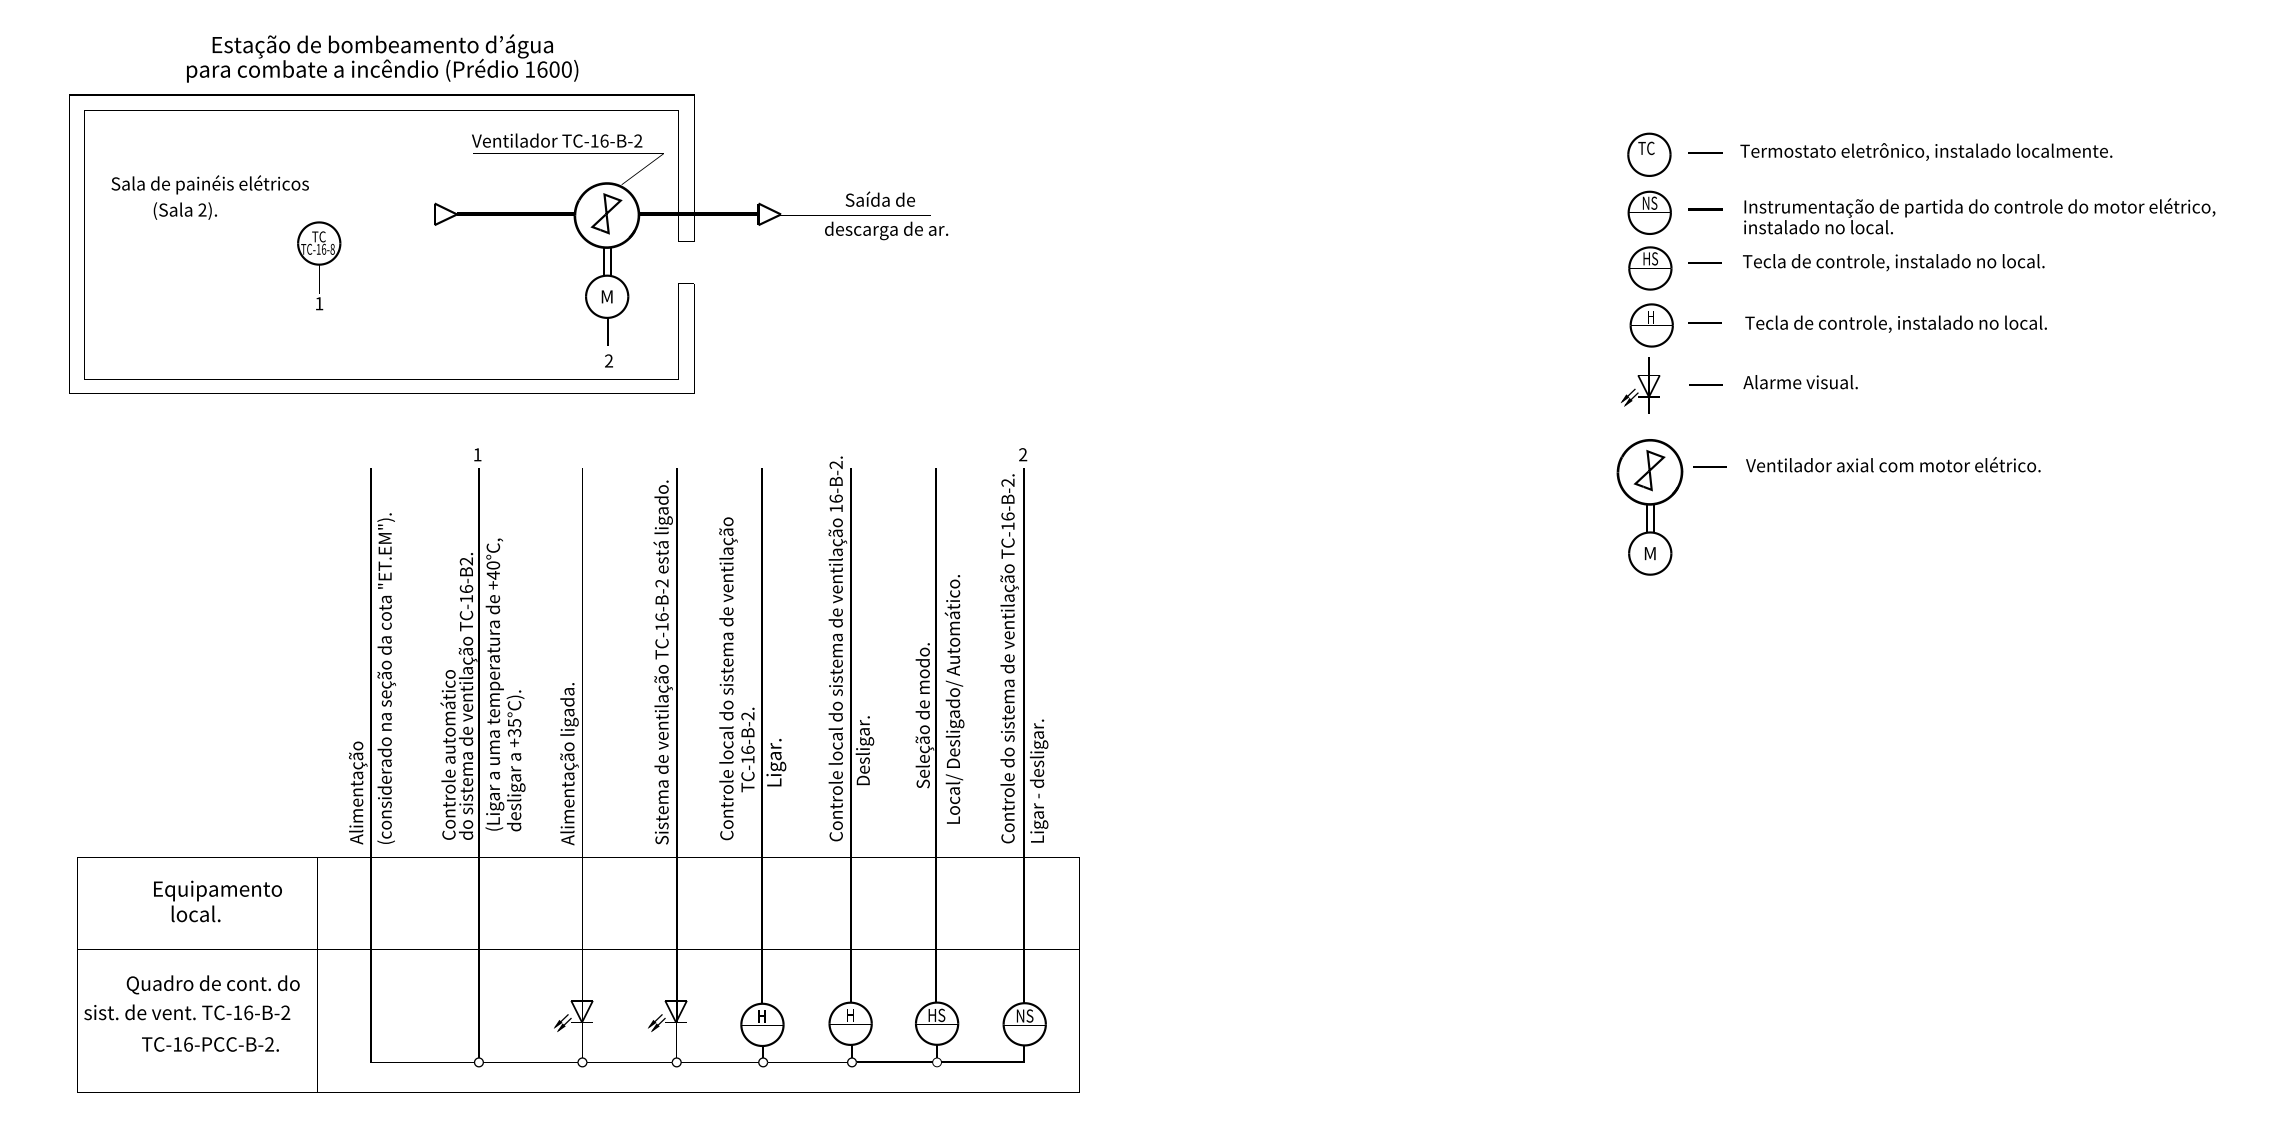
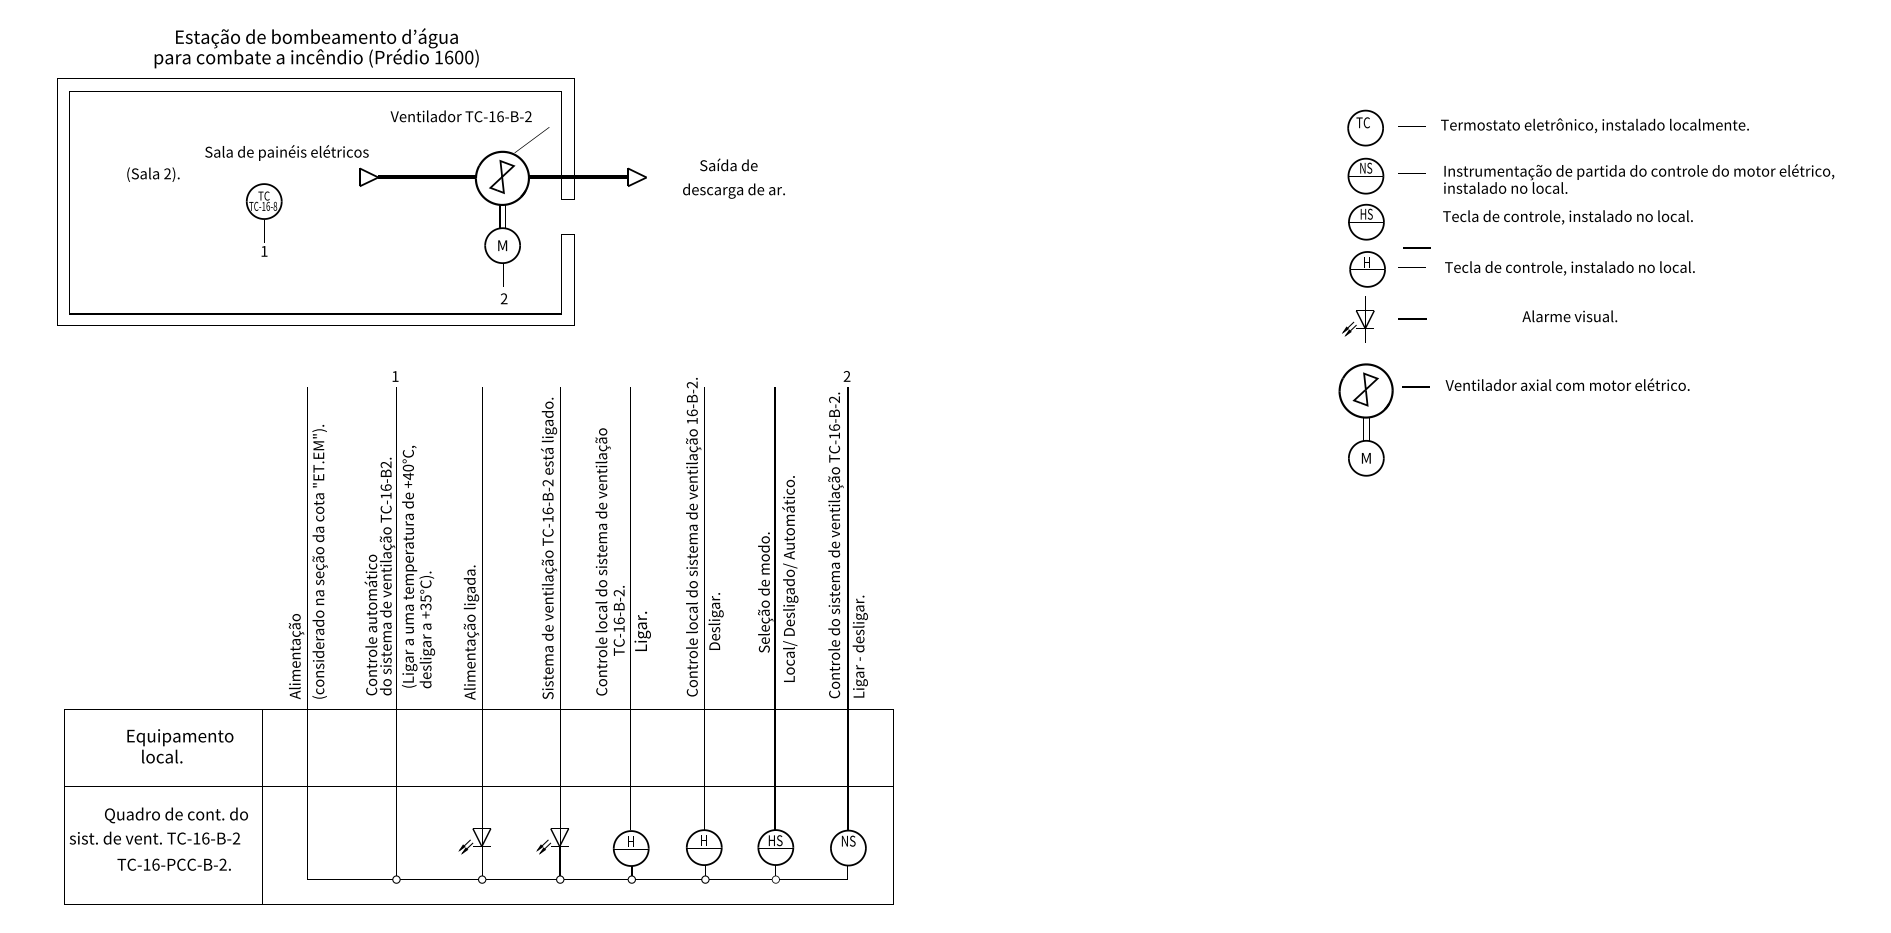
text: (209, 184) -> (286, 152), moved
line: (1704, 262) -> (1416, 247), moved
text: (1800, 382) -> (1569, 316), moved

